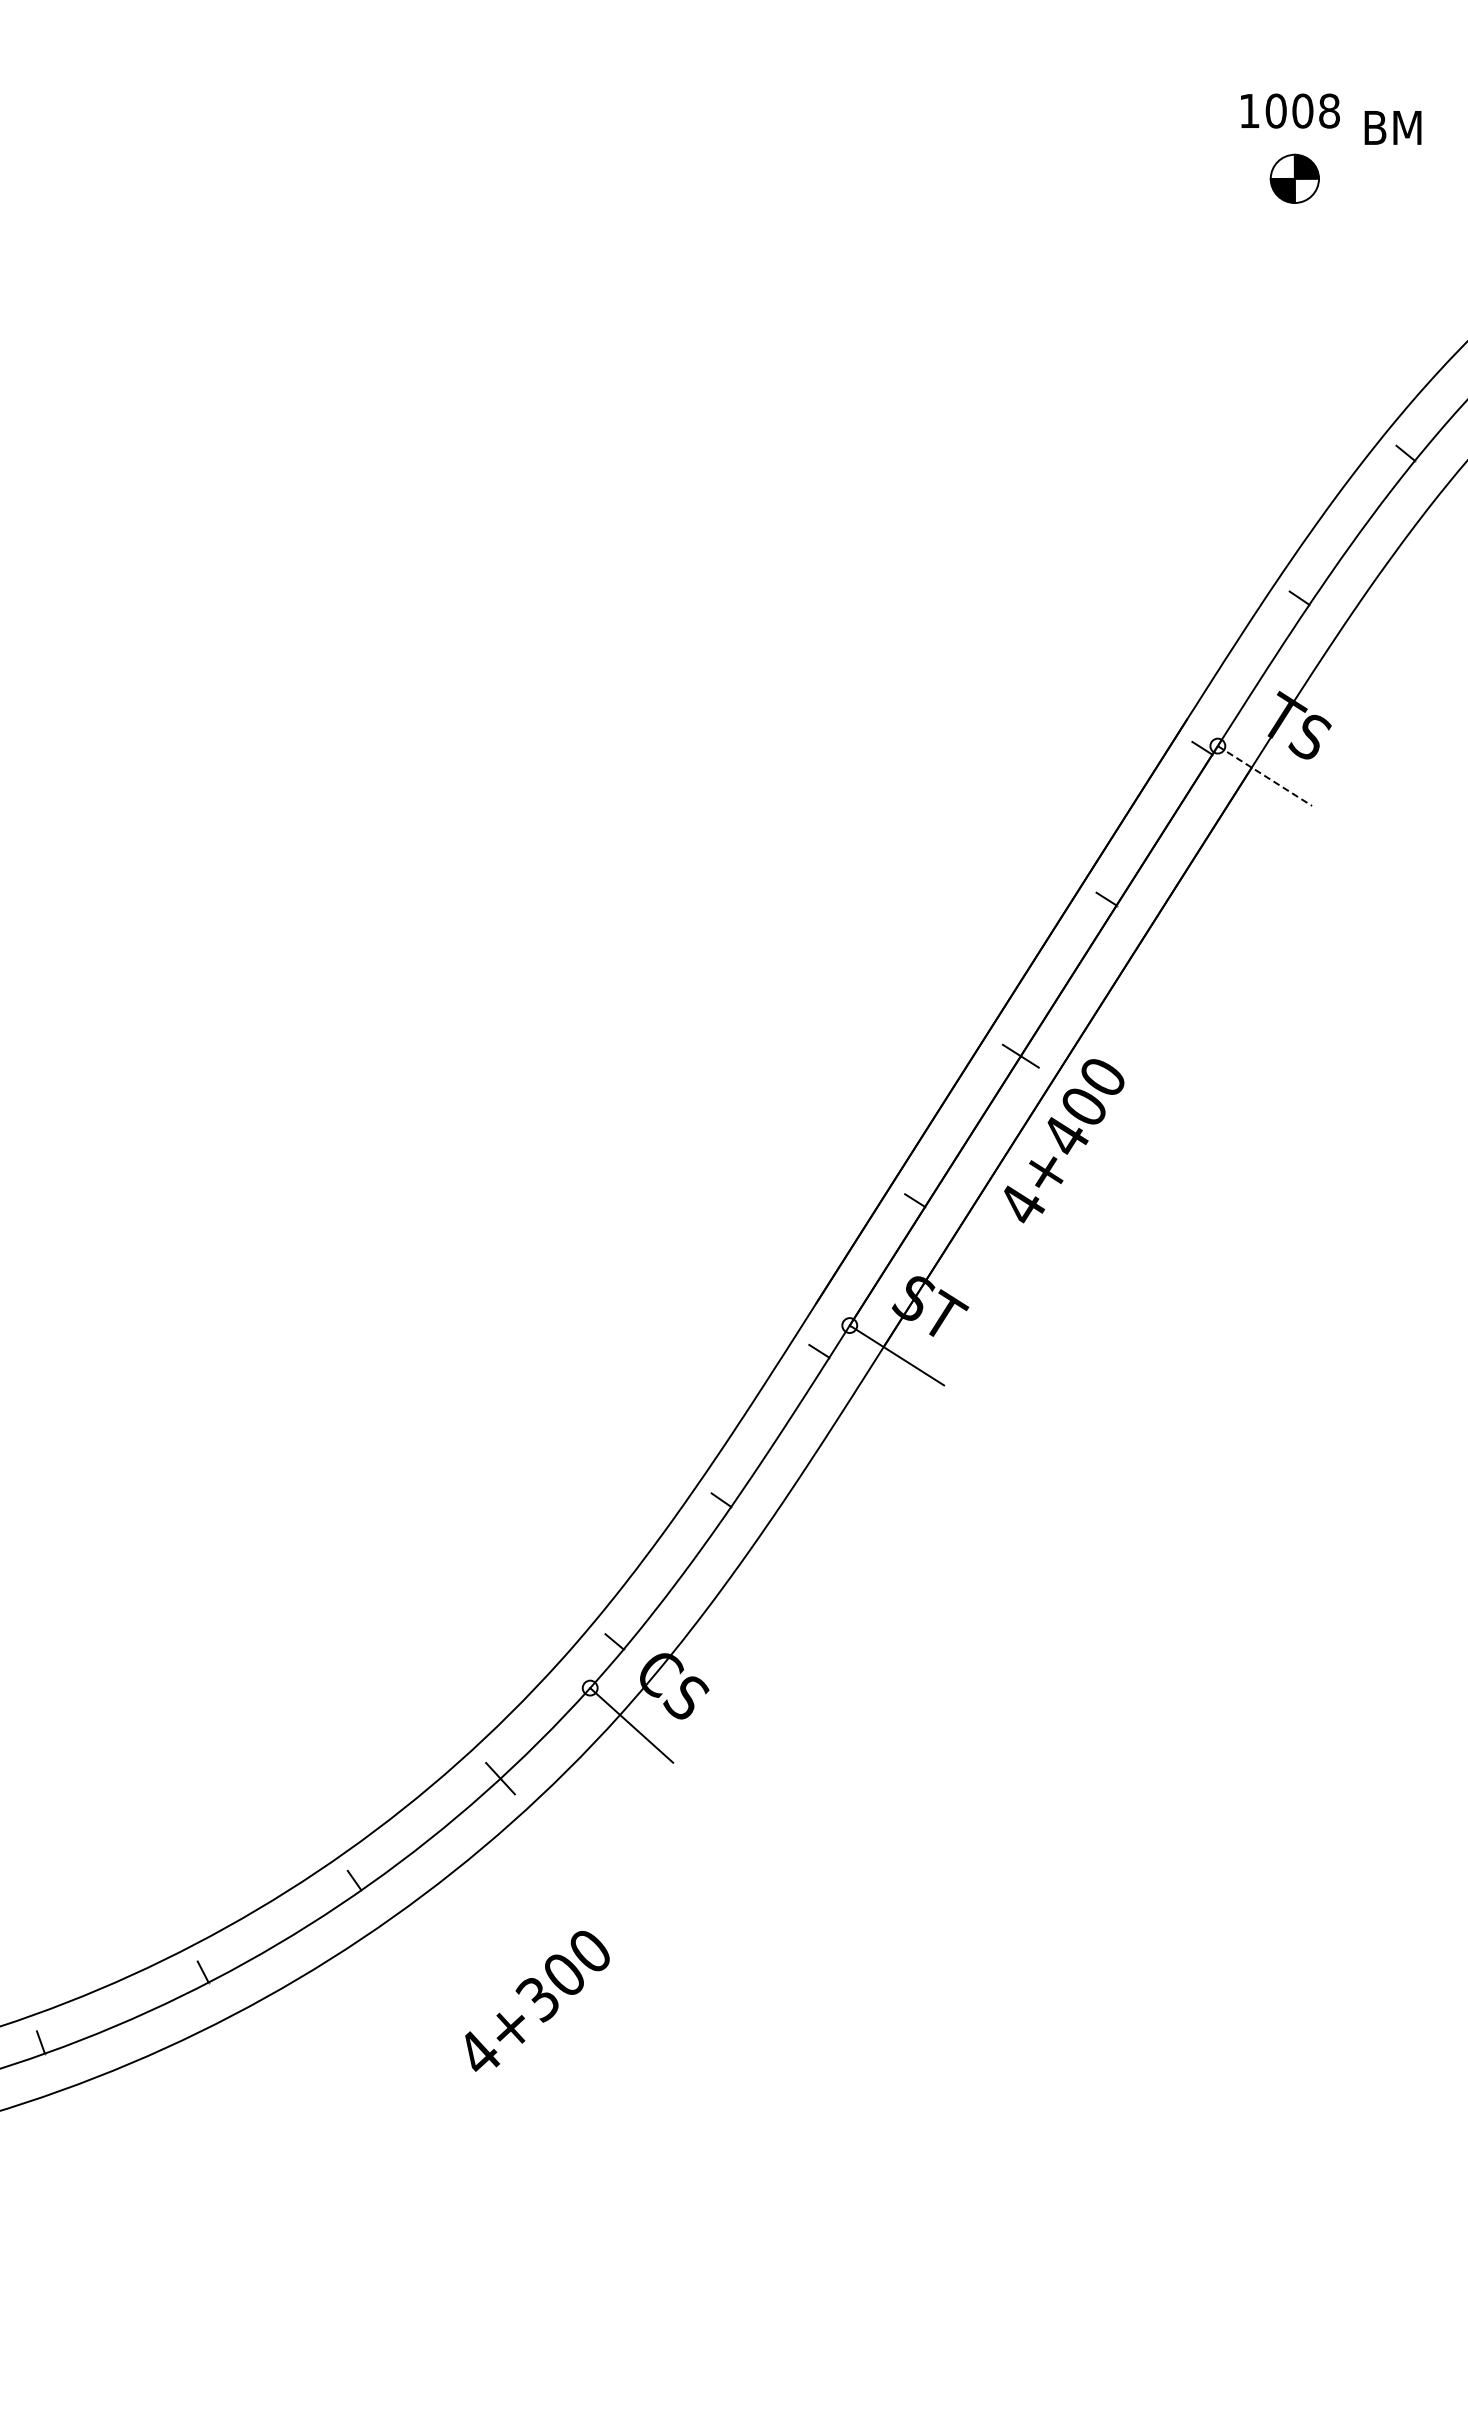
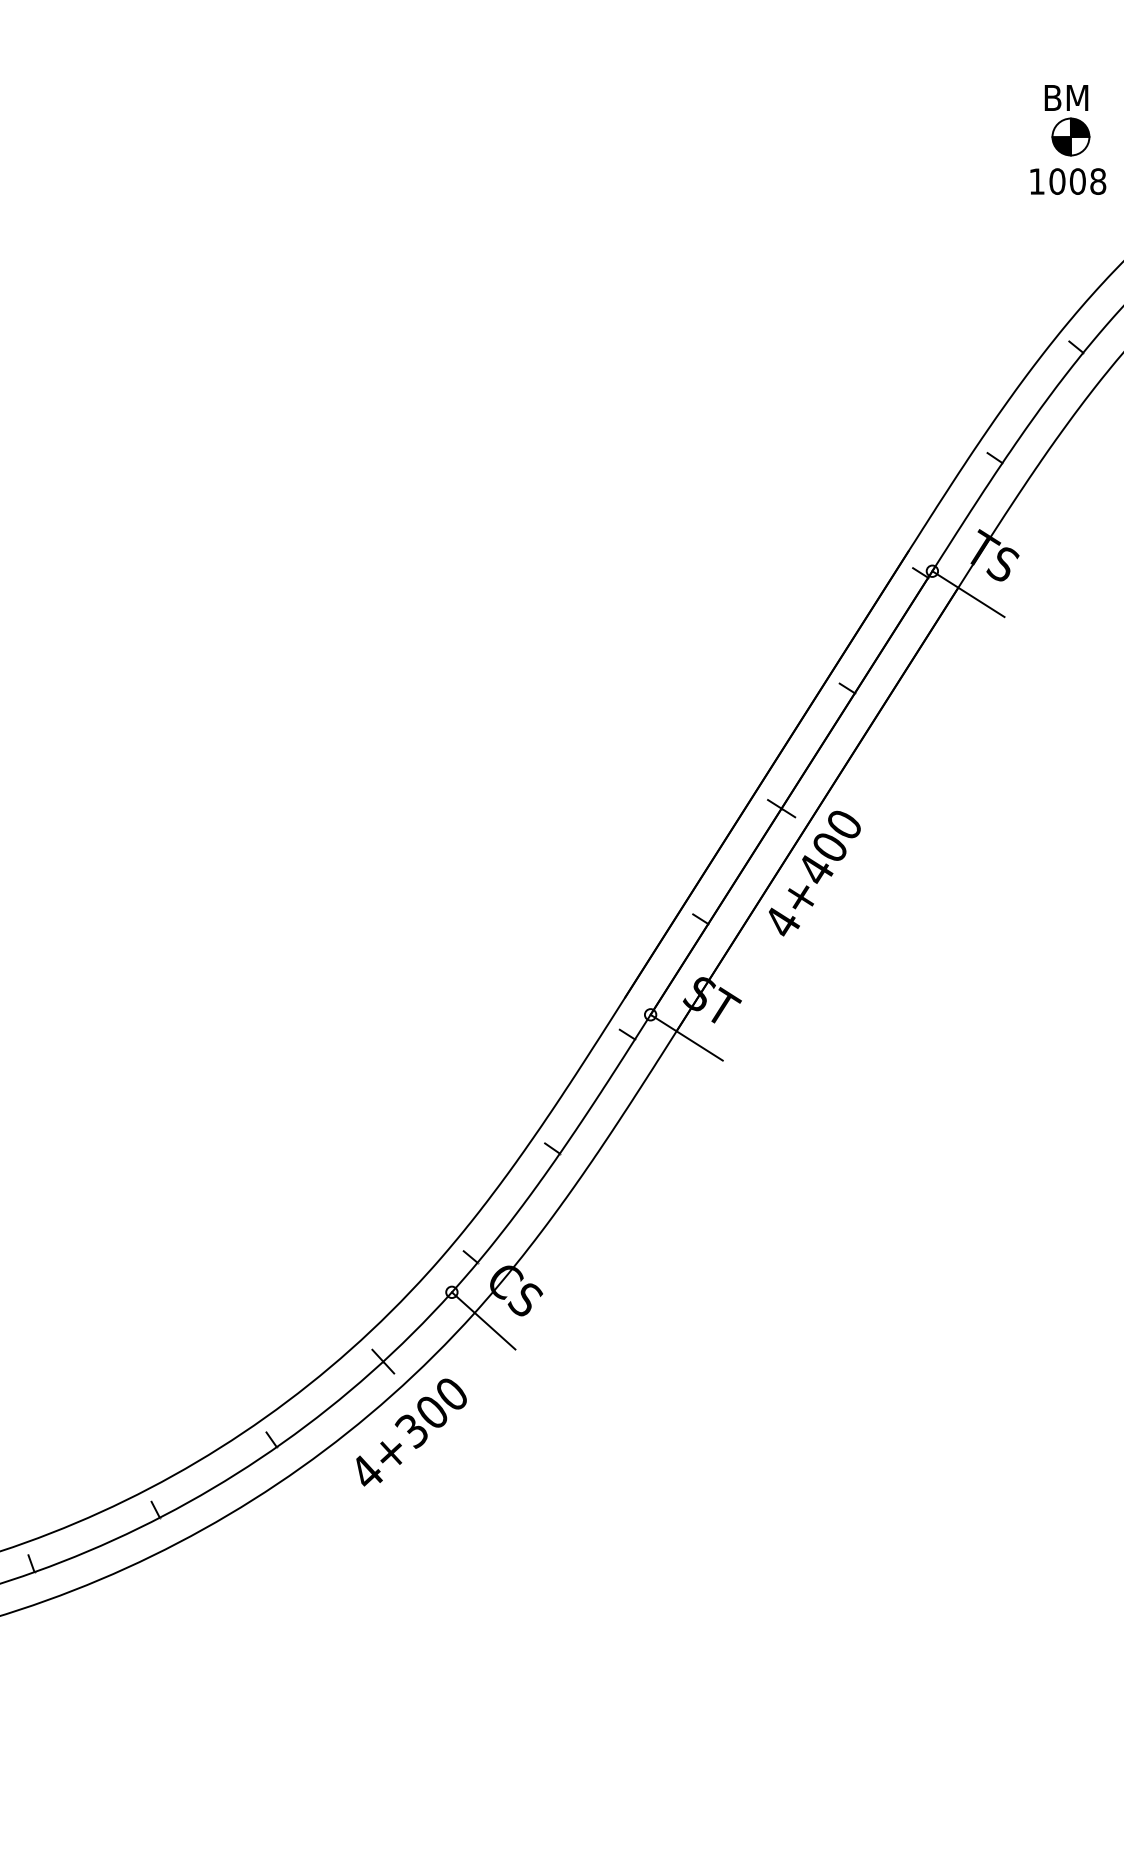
text: (1290, 110) -> (1068, 181), moved
part: (1294, 178) -> (1070, 136), moved
line: (1264, 776) -> (968, 594), dashed -> solid
text: (537, 2001) -> (411, 1432), moved

